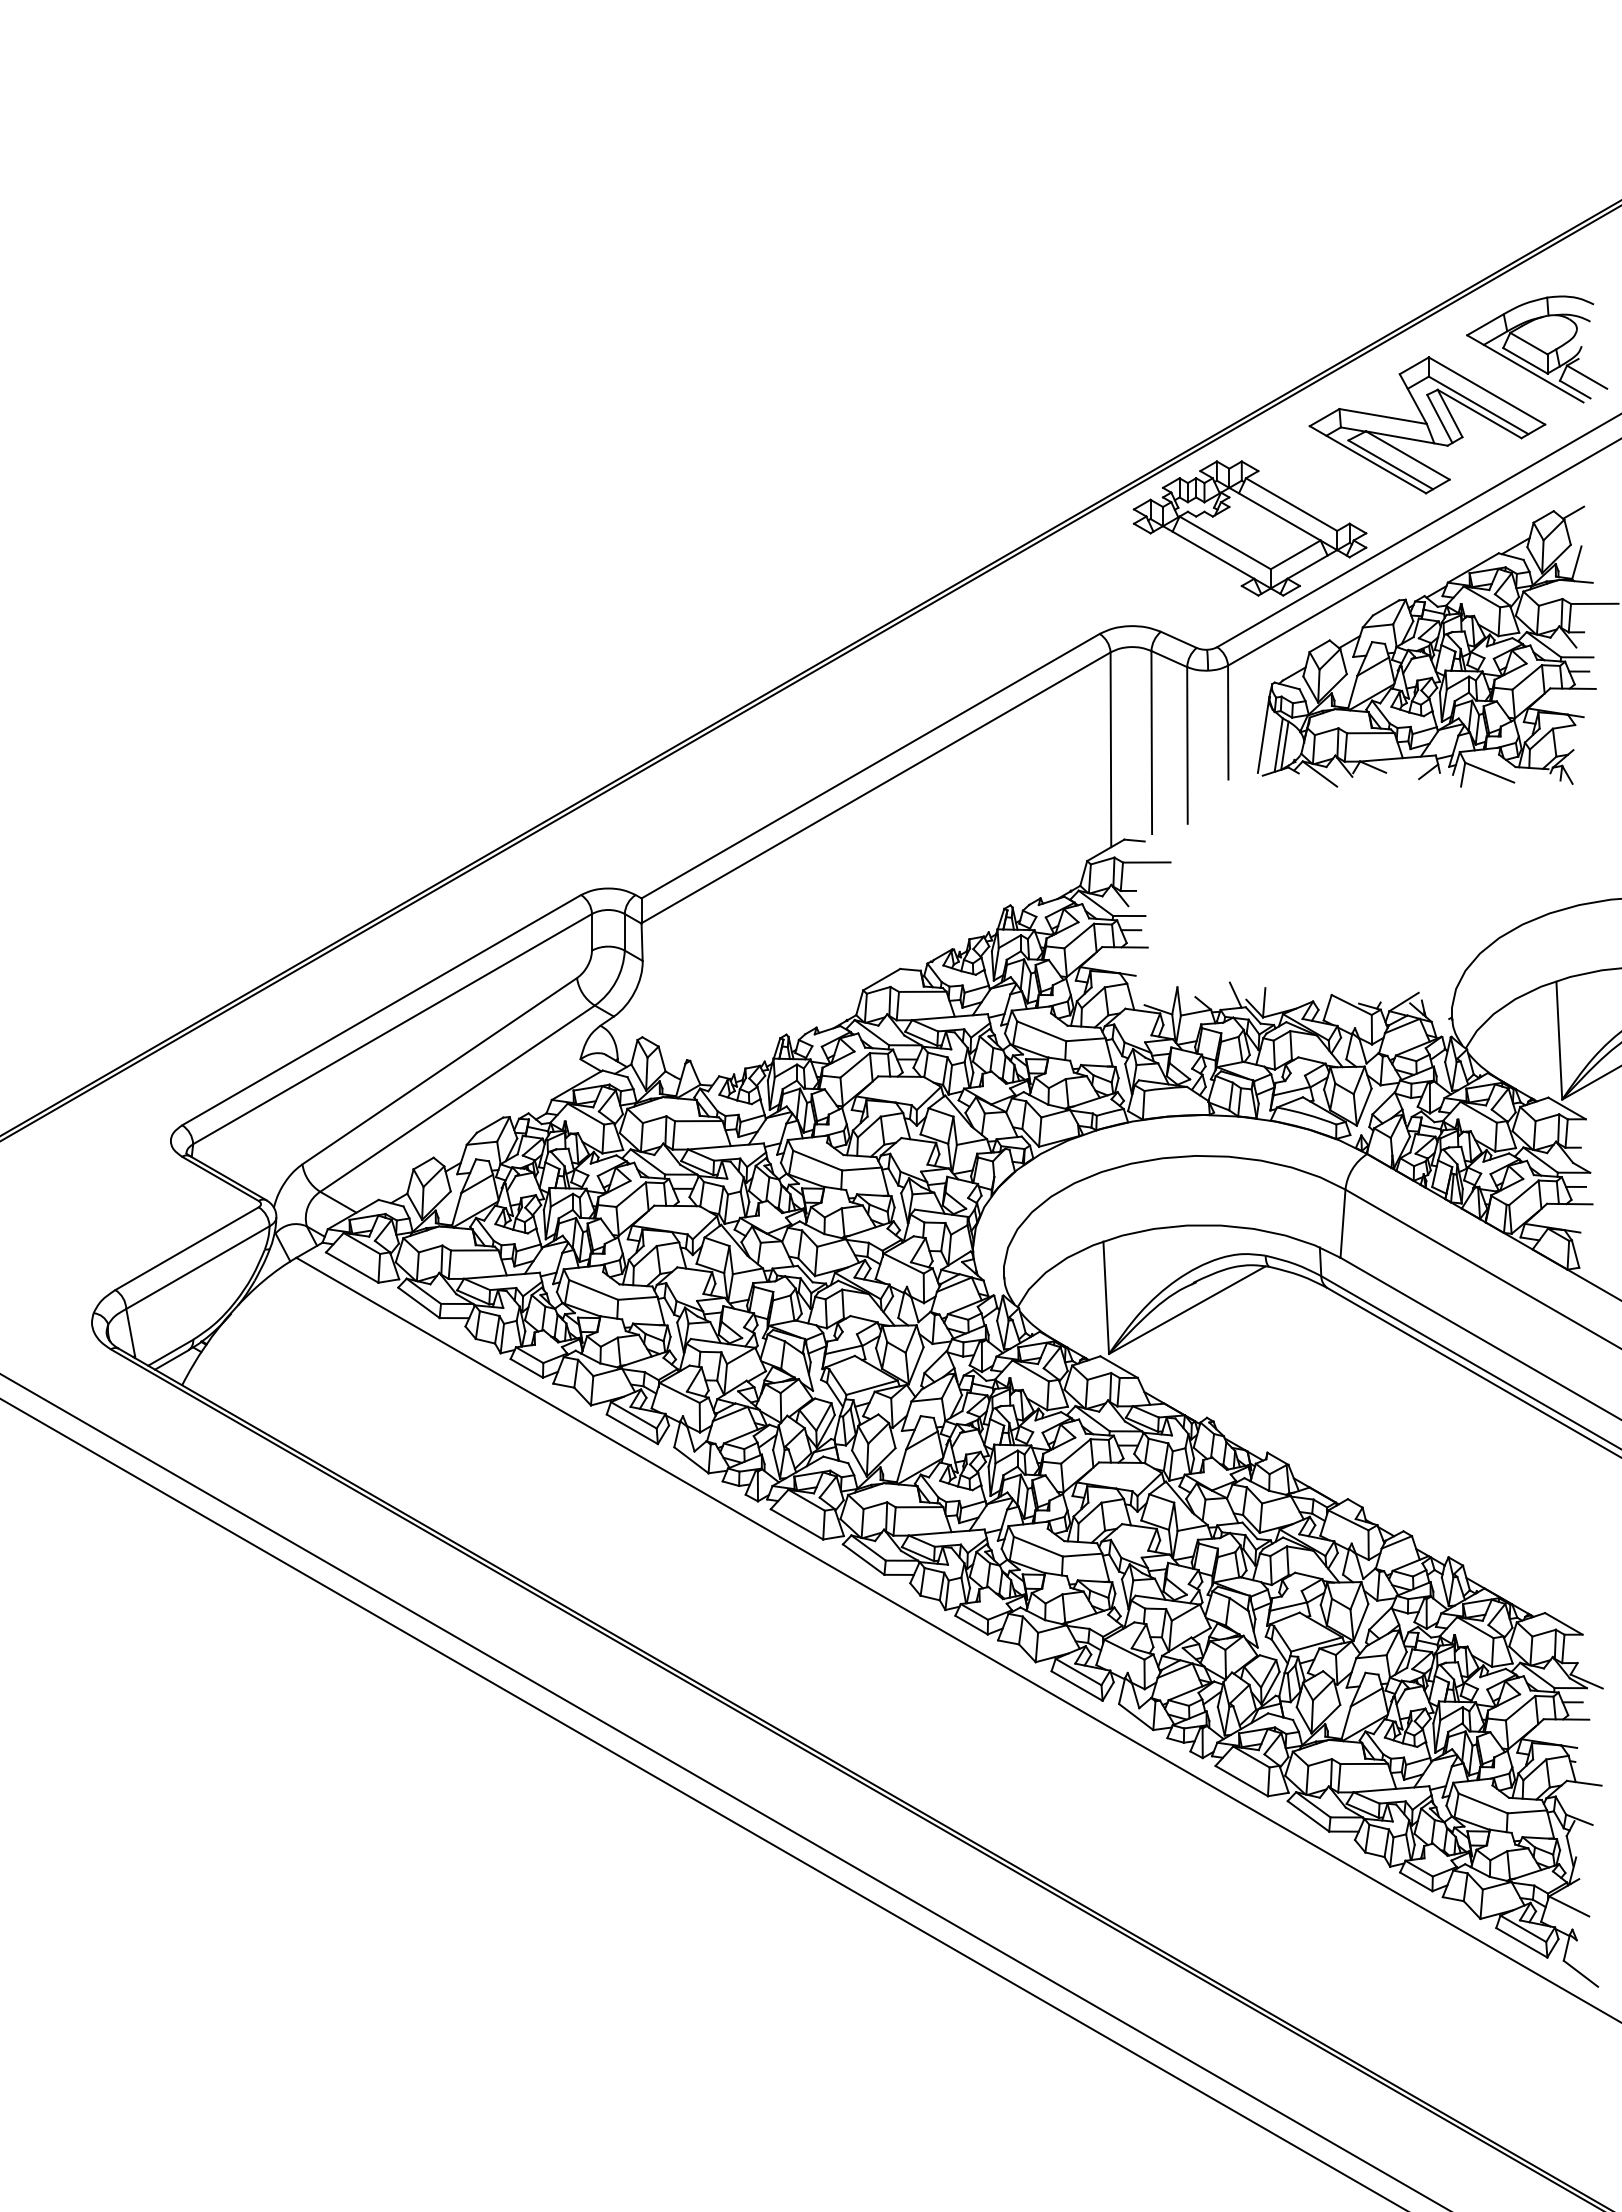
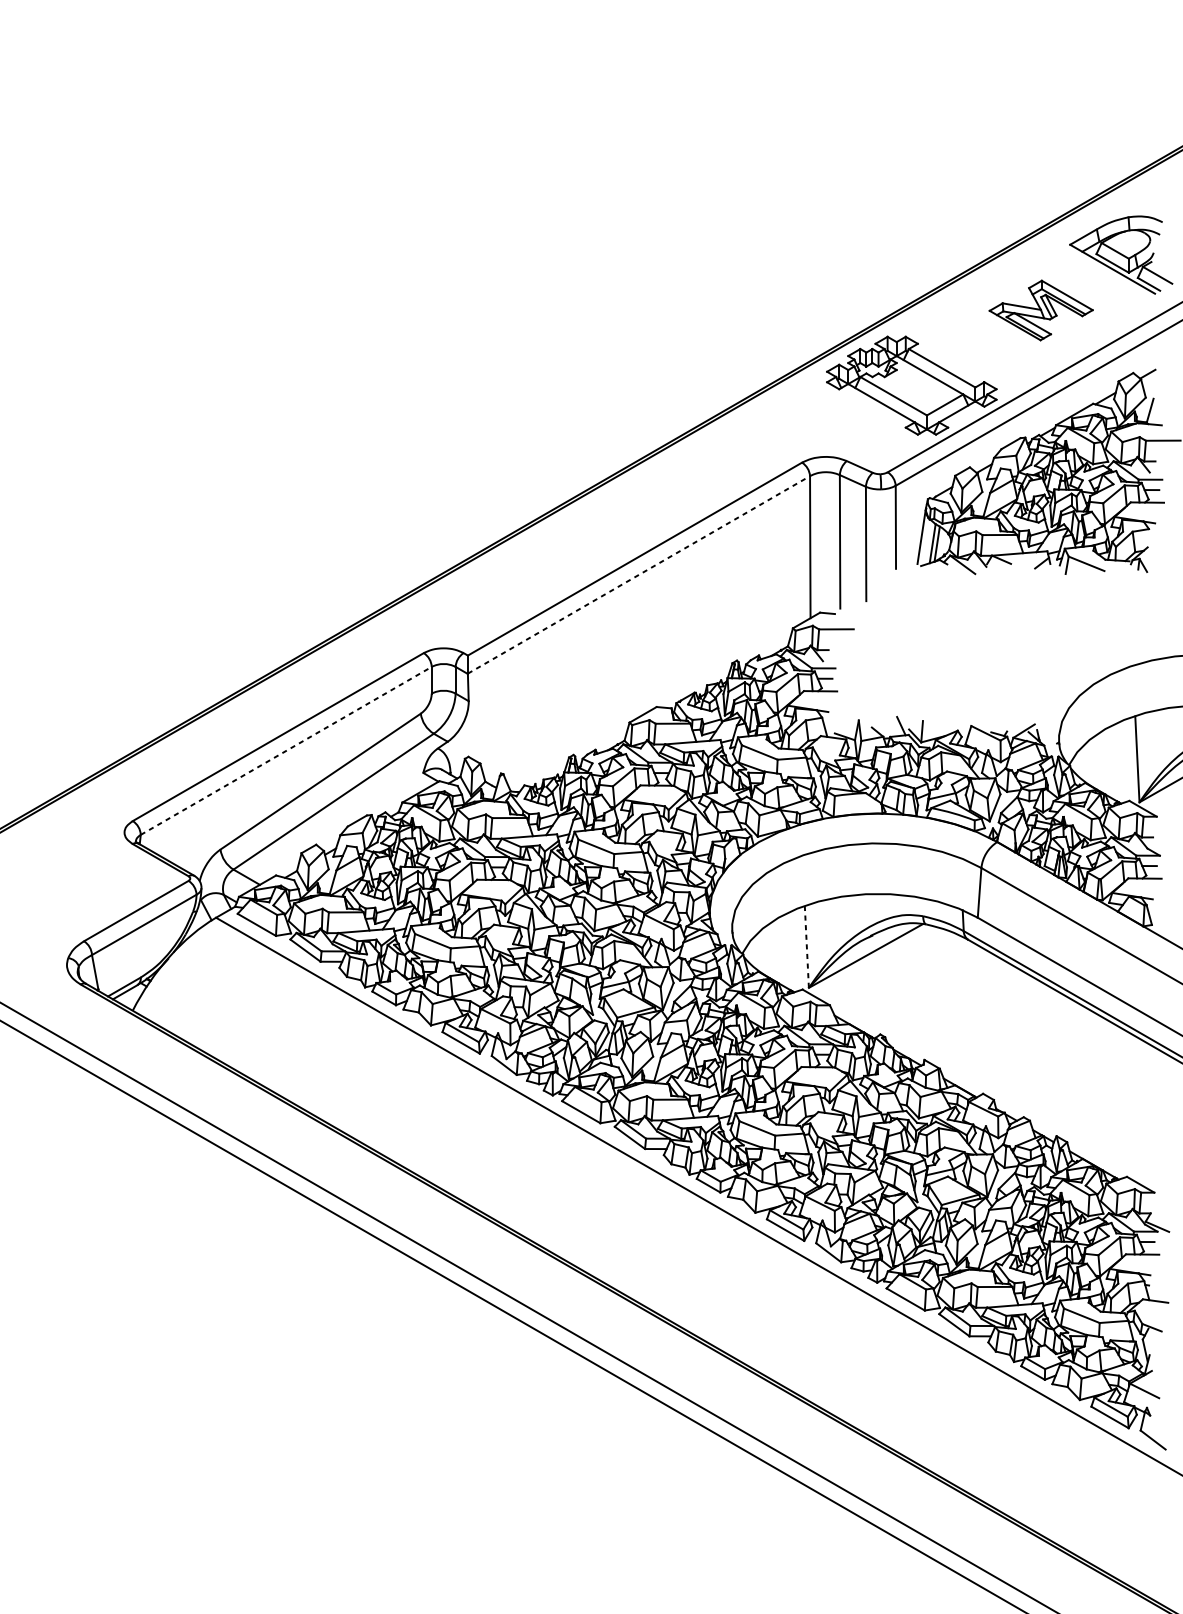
part: (1427, 425) -> (1041, 310), size x0.6
line: (876, 787) -> (639, 574), solid -> dashed
line: (393, 1028) -> (286, 750), solid -> dashed
line: (1106, 1298) -> (807, 947), solid -> dashed

